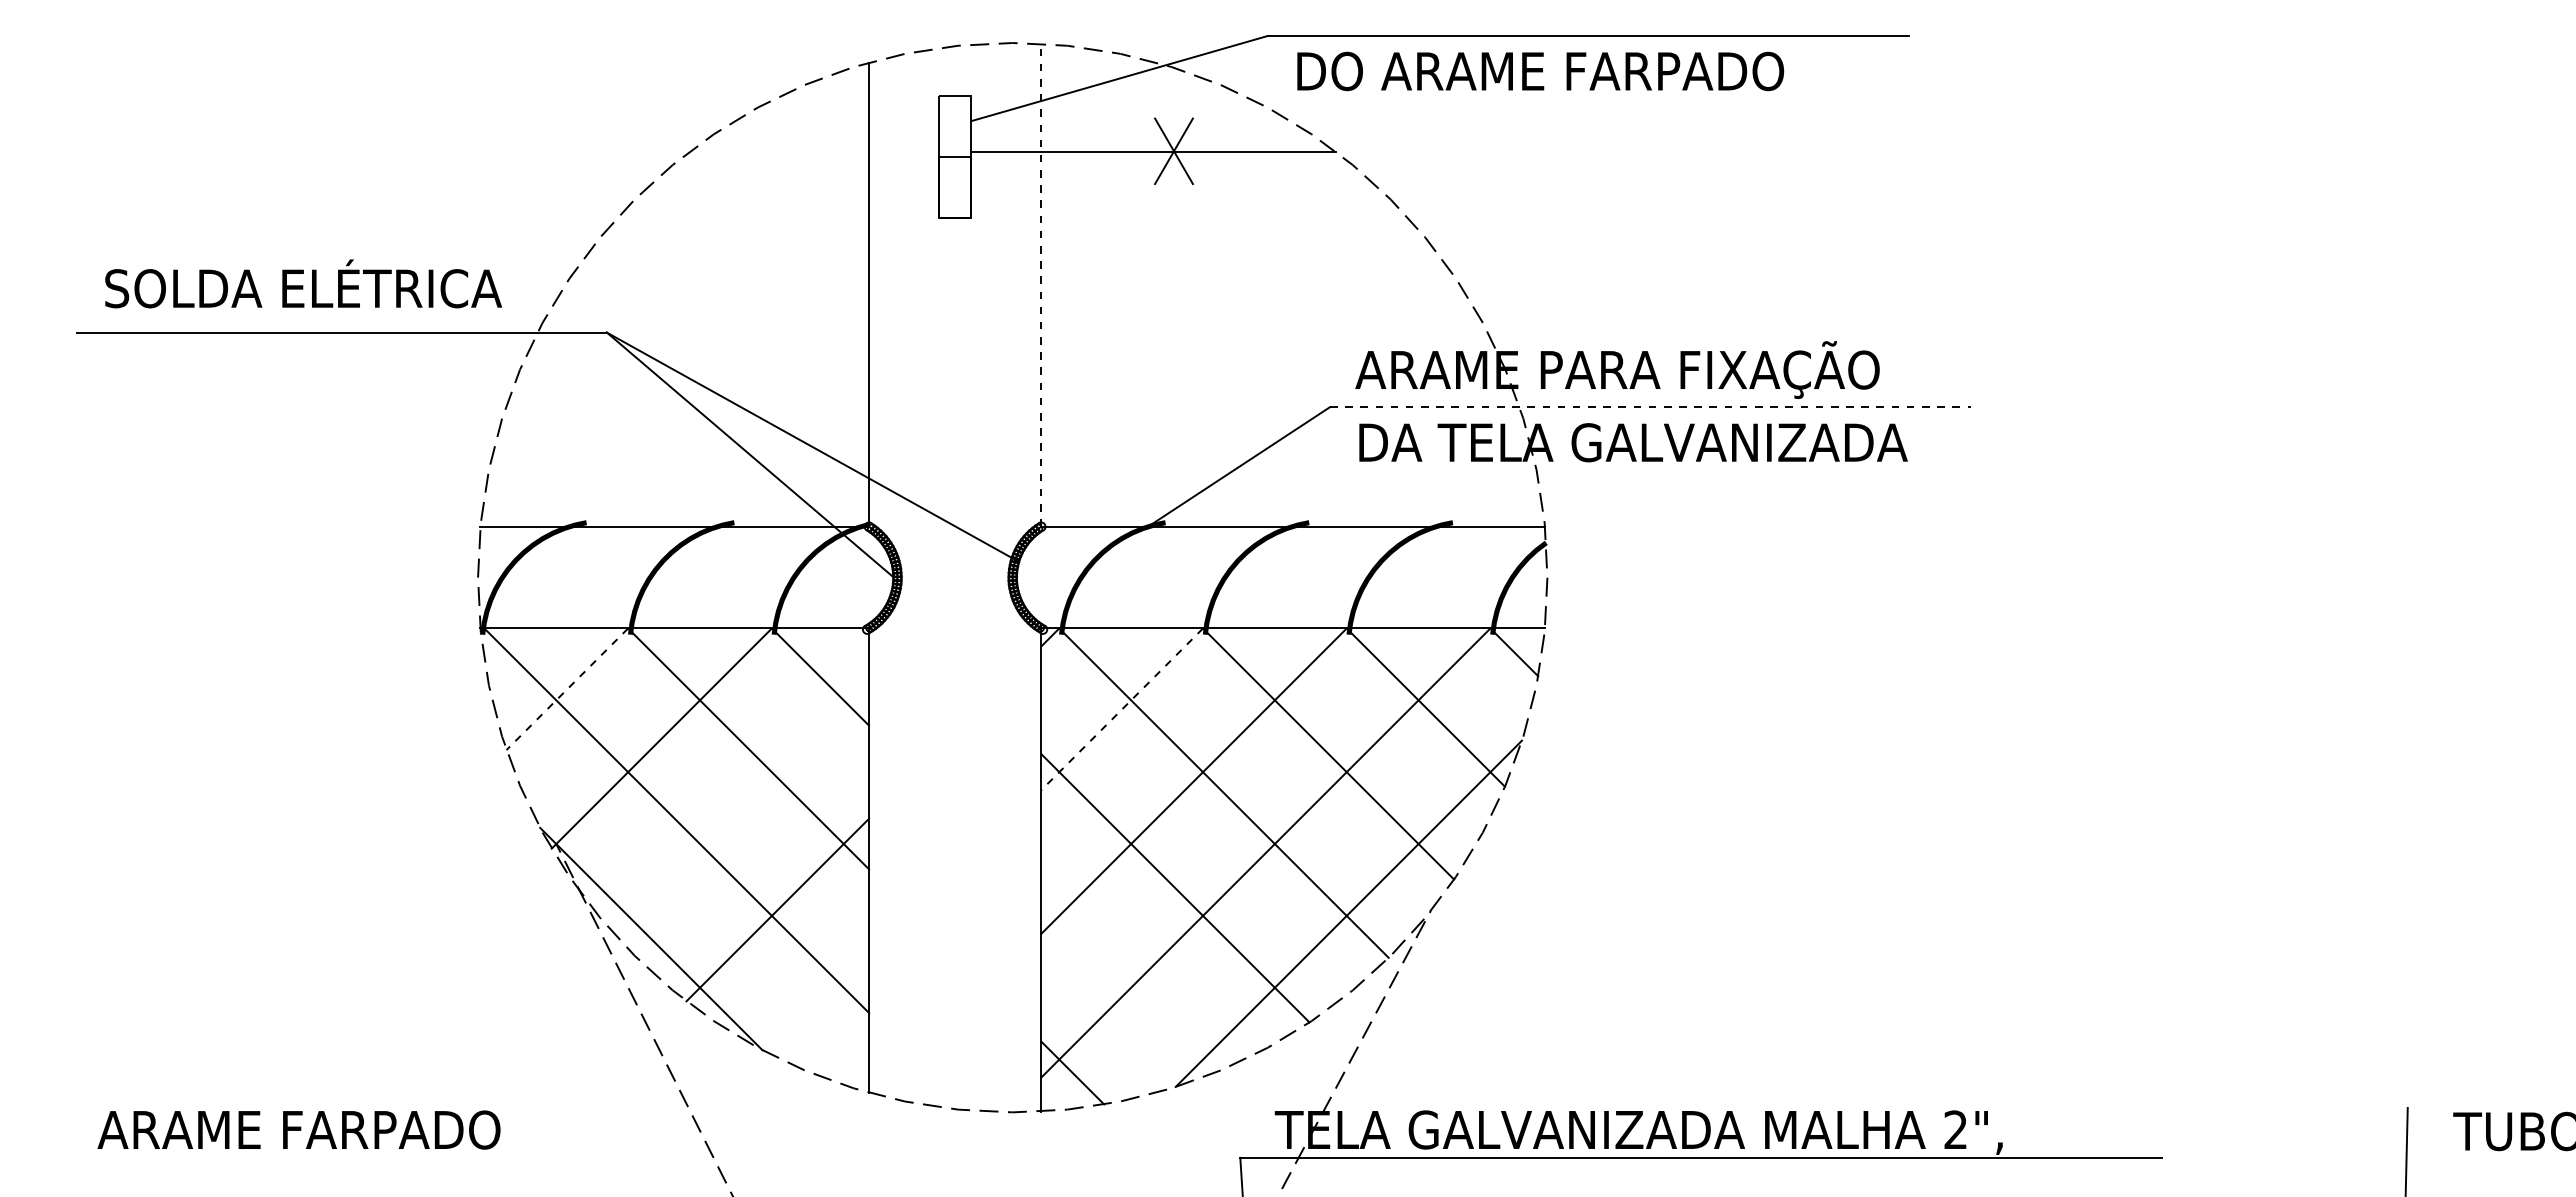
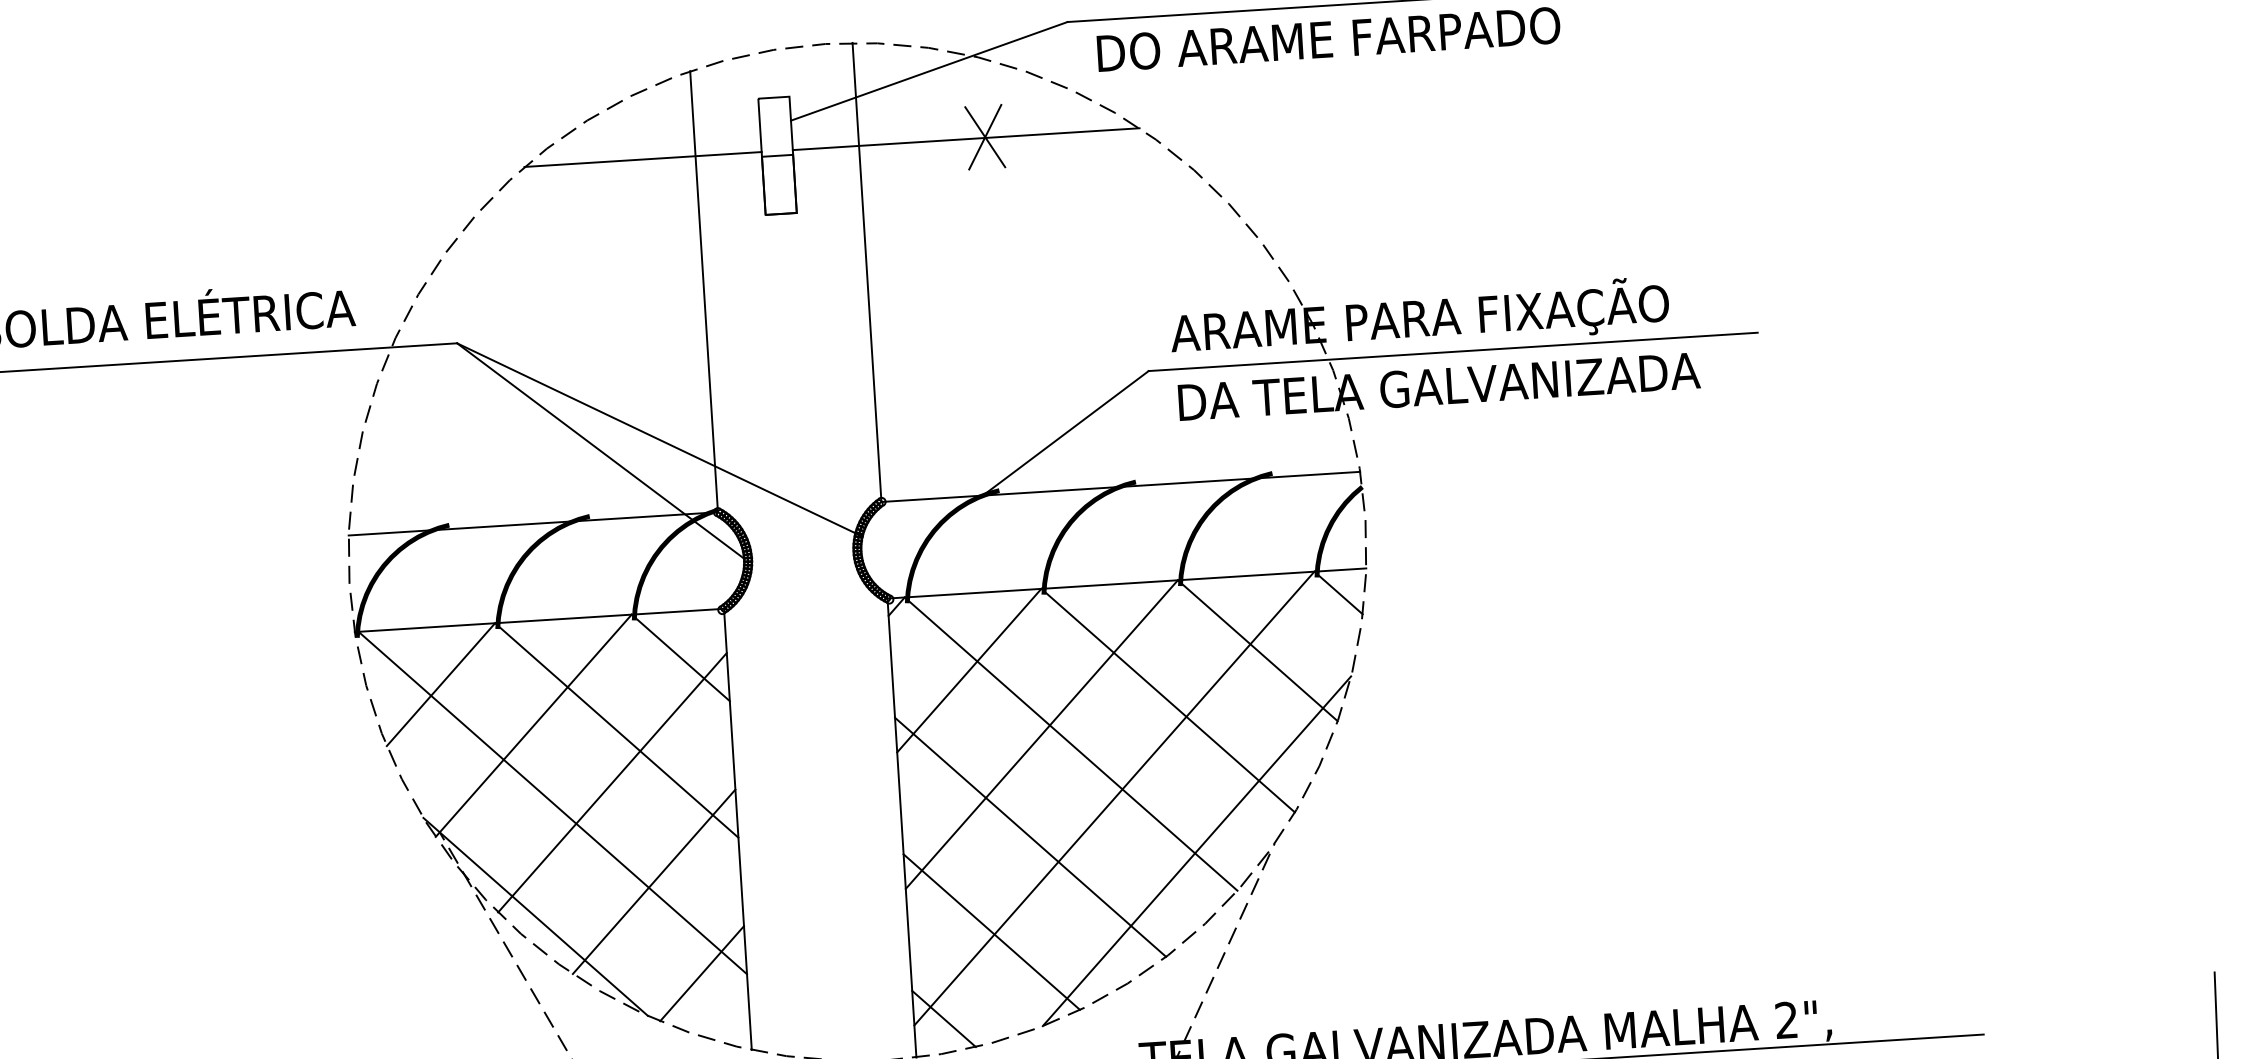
line: (813, 152) -> (642, 159), added
line: (1041, 285) -> (867, 272), dashed -> solid
line: (1650, 407) -> (1453, 352), dashed -> solid
line: (567, 689) -> (441, 684), dashed -> solid
line: (1121, 709) -> (968, 670), dashed -> solid
line: (740, 803) -> (612, 782), added
line: (1128, 984) -> (991, 931), added
line: (821, 1009) -> (701, 973), added

